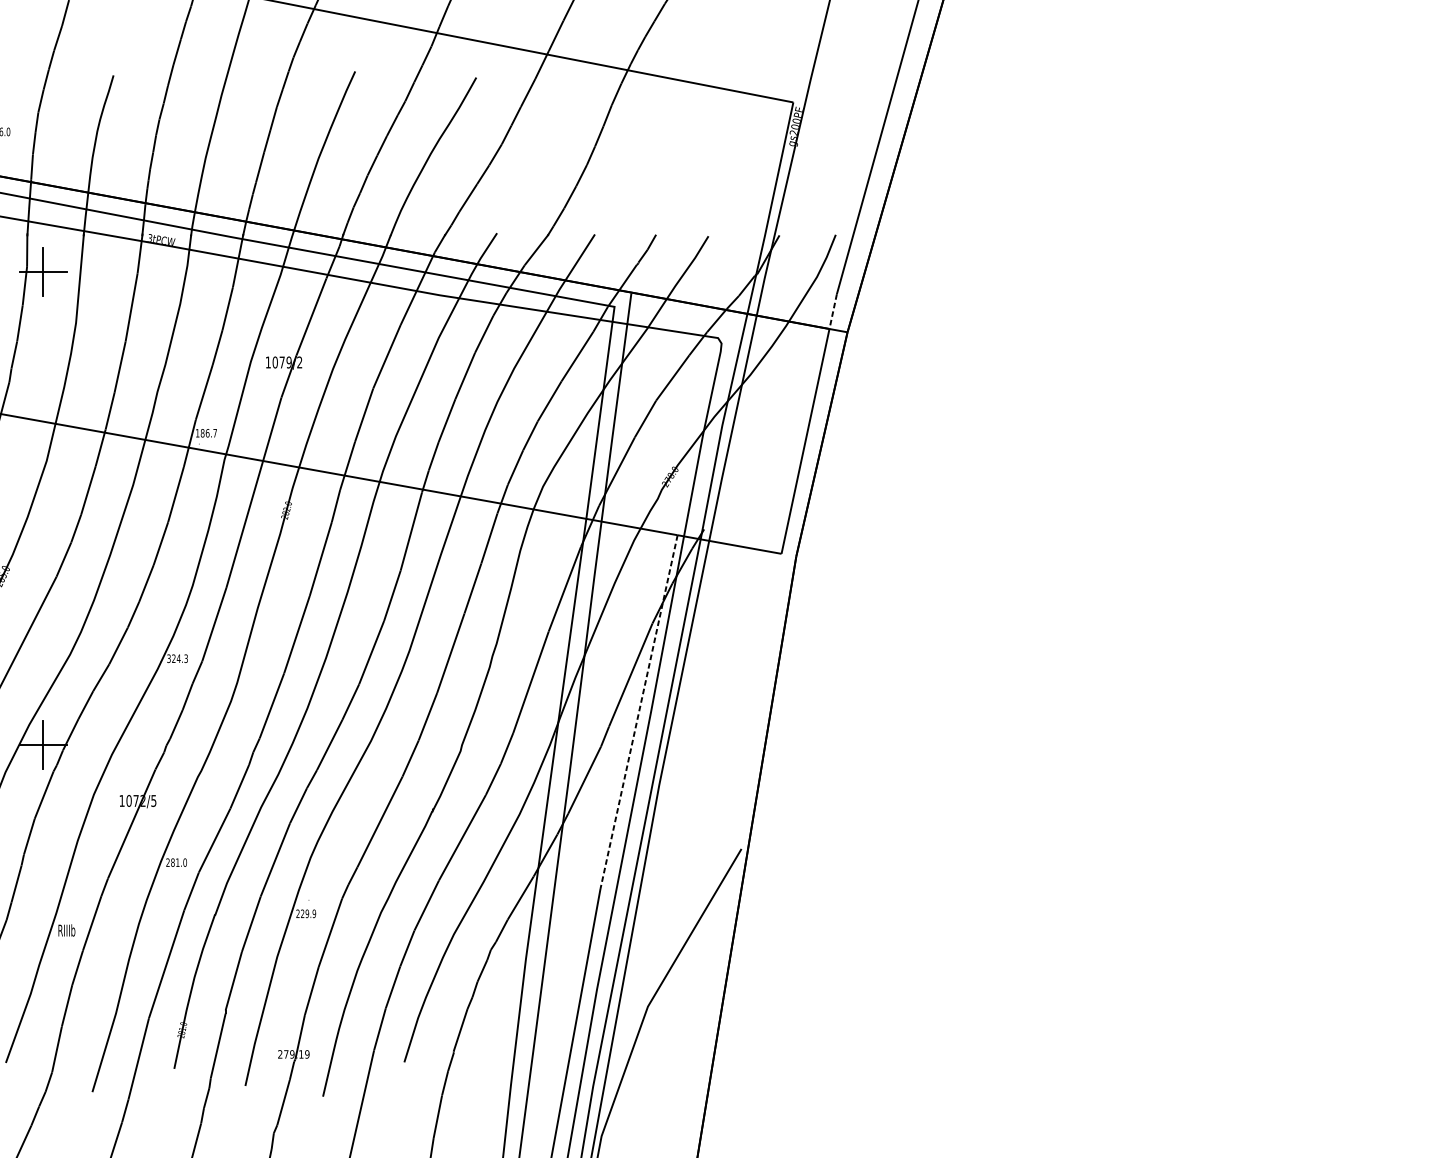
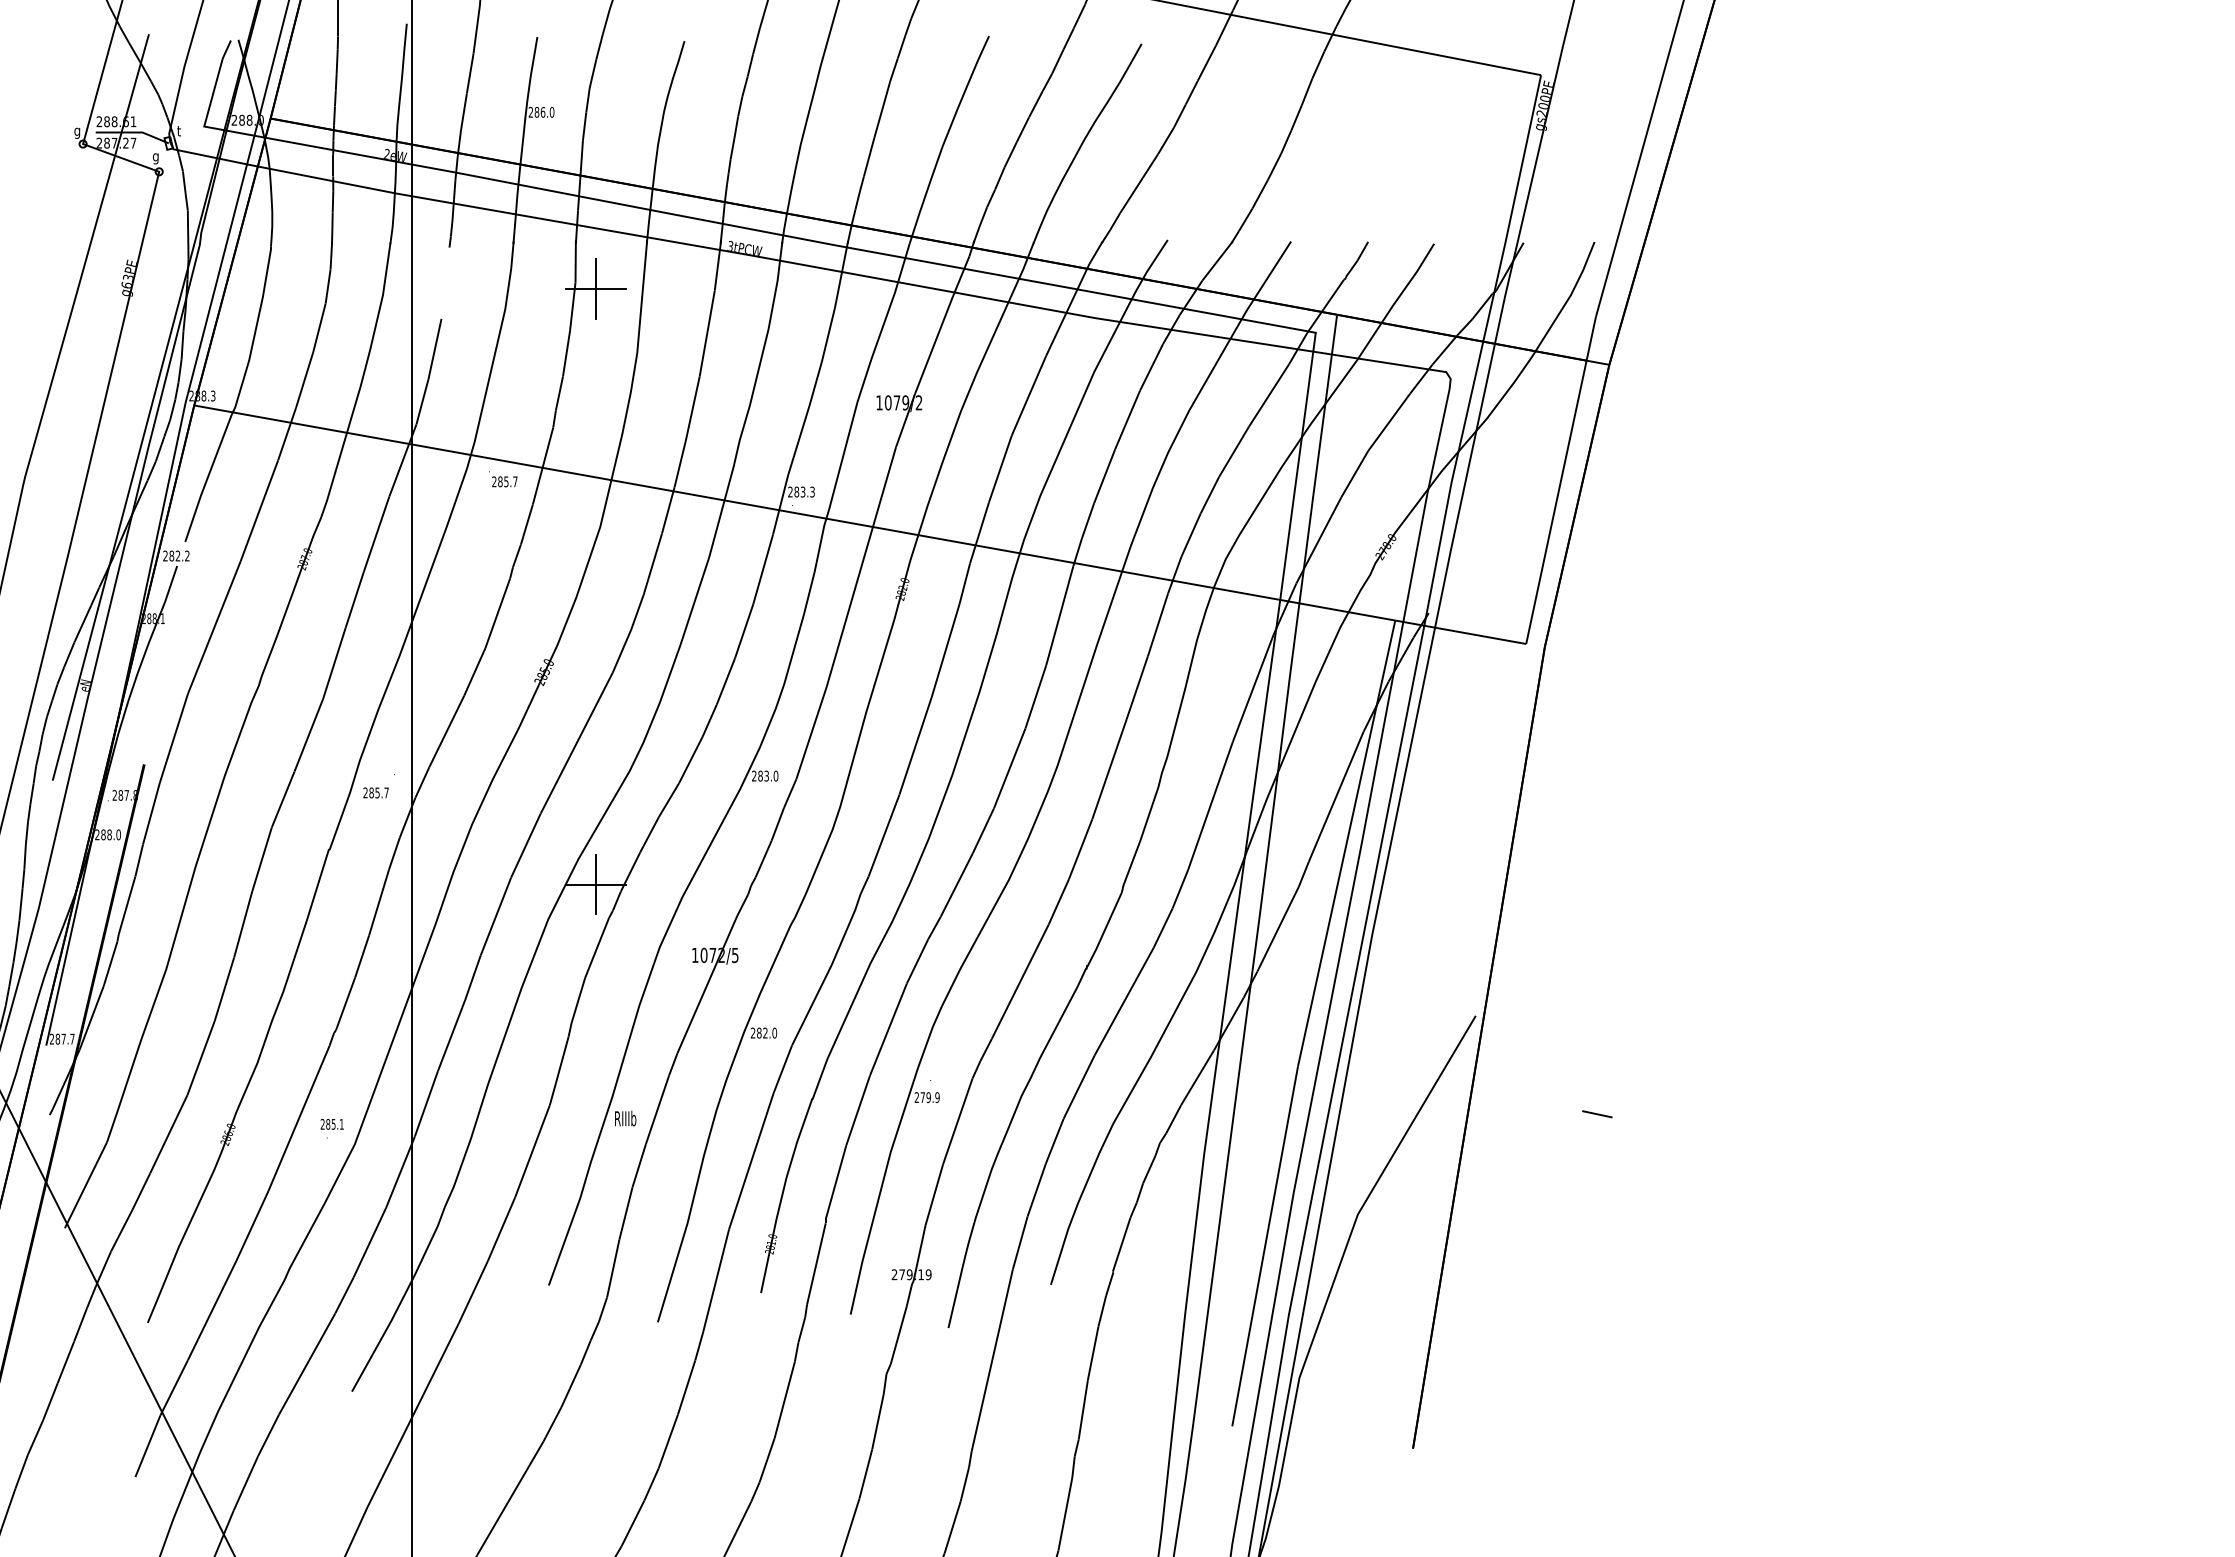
line: (833, 312) -> (1591, 339), dashed -> solid
text: (206, 432) -> (801, 491), 186.7 -> 283.3
text: (177, 658) -> (765, 775), 324.3 -> 283.0
line: (638, 712) -> (1346, 843), dashed -> solid
text: (177, 862) -> (765, 1032), 281.0 -> 282.0
text: (302, 913) -> (922, 1097), 229.9 -> 279.9
line: (838, 927) -> (1597, 1114), added

